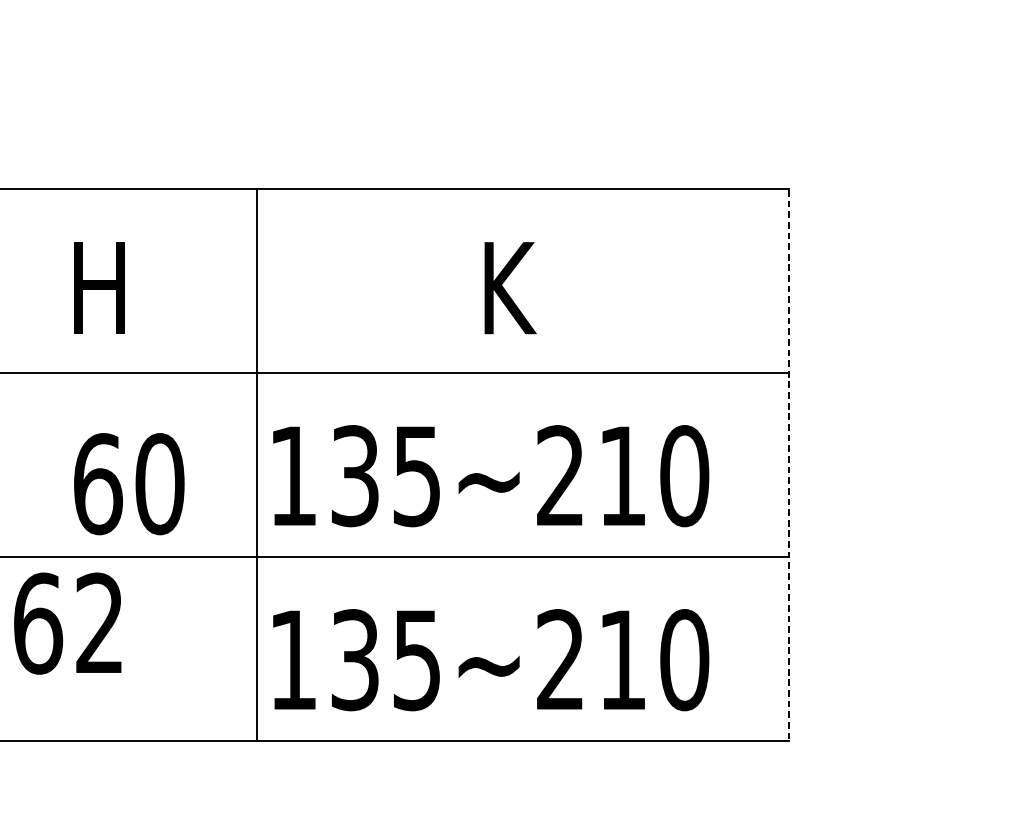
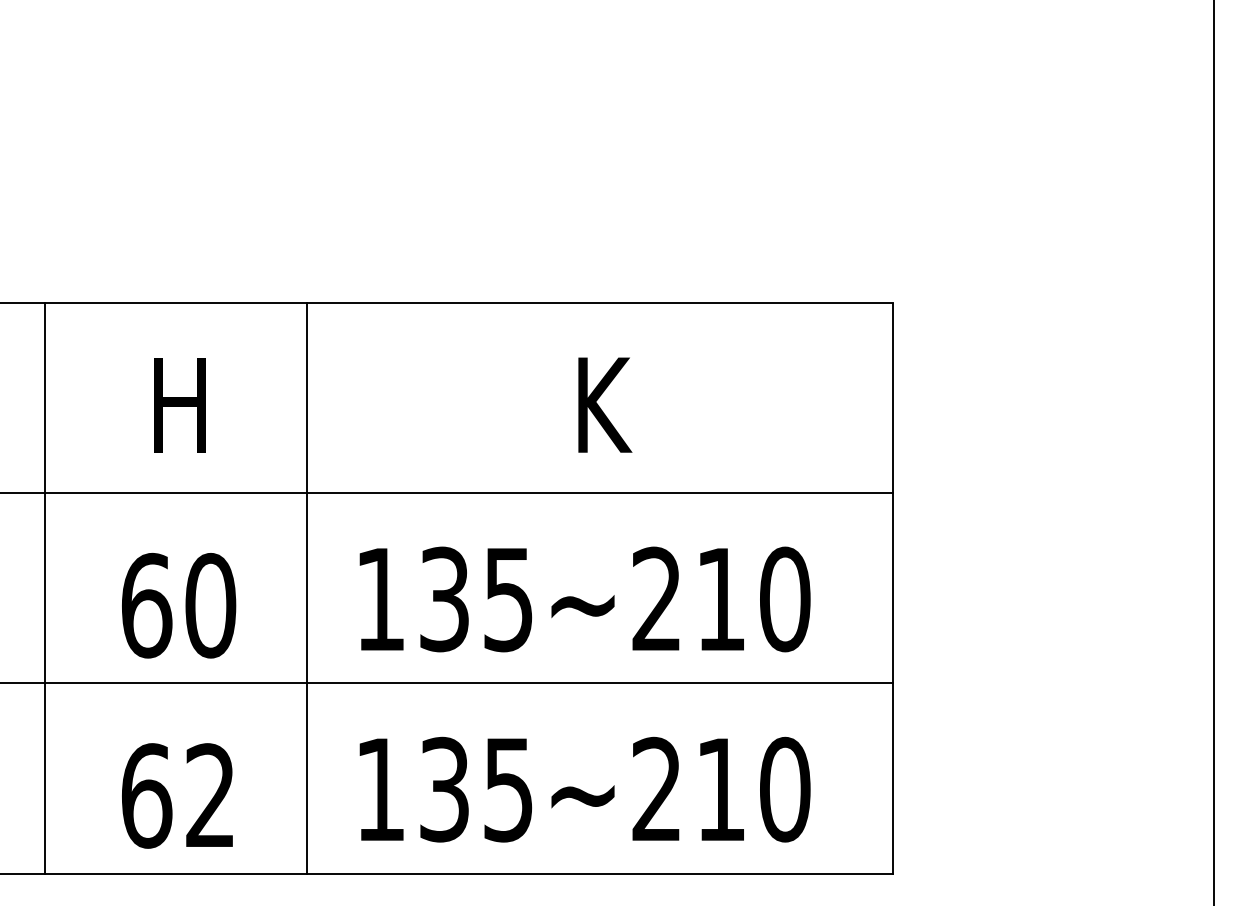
line: (256, 464) -> (306, 587), moved
line: (788, 466) -> (892, 589), dashed -> solid
text: (129, 483) -> (179, 605), moved
text: (67, 623) -> (177, 795), moved

